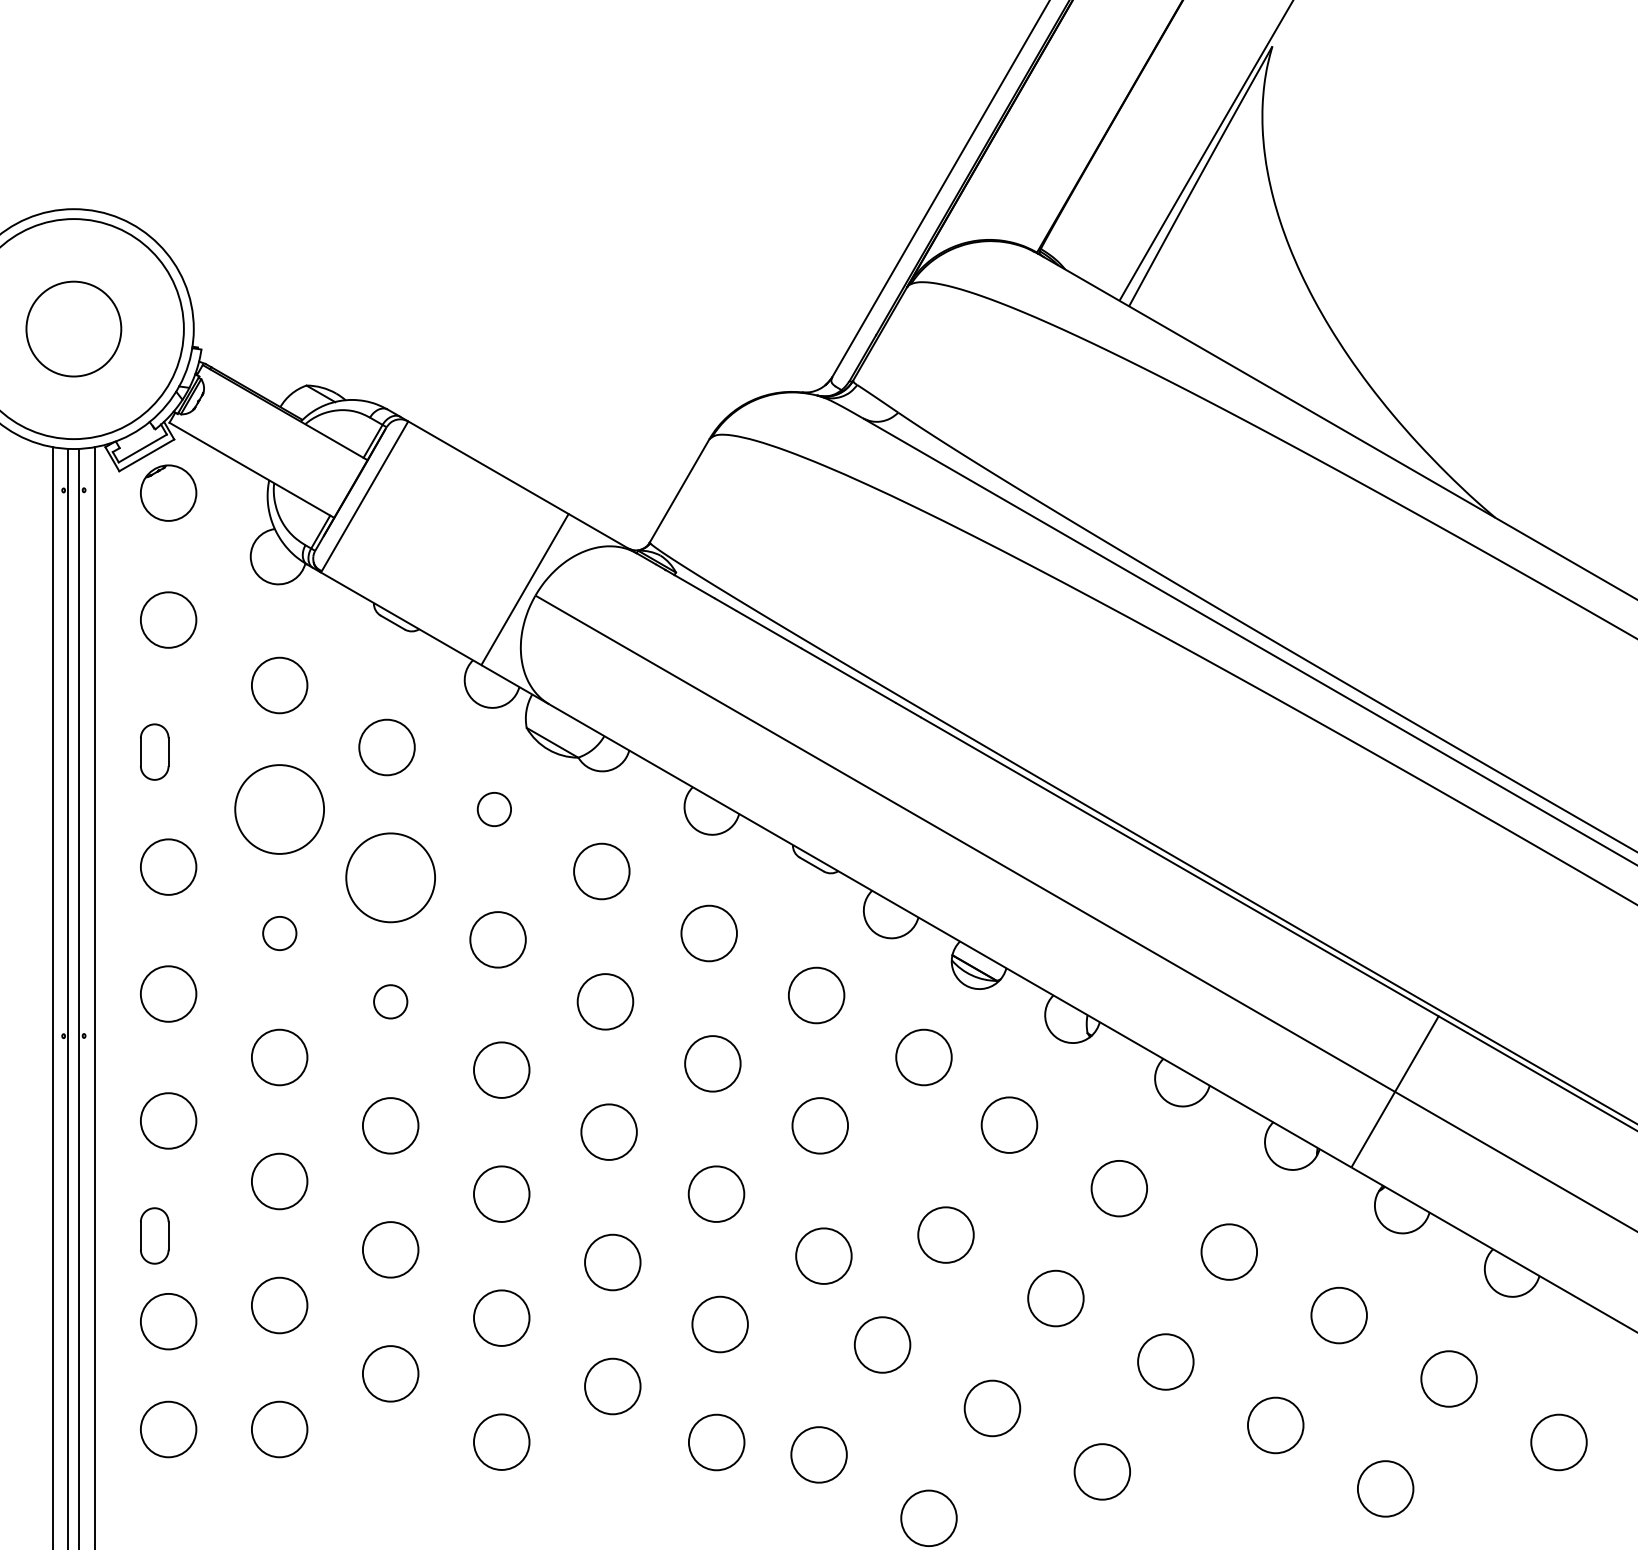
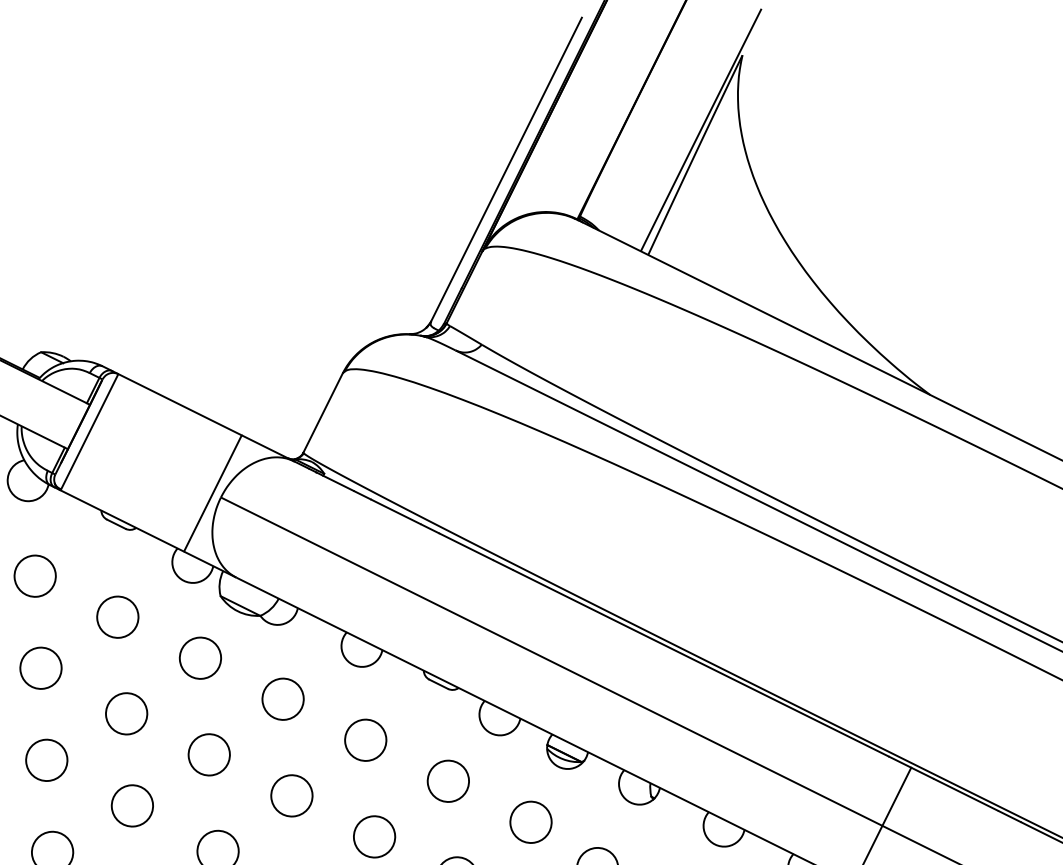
circle: (279, 809) -> (40, 668), size x0.62
circle: (494, 809) -> (200, 658), size x1.67
circle: (390, 877) -> (126, 713), size x0.62
circle: (279, 933) -> (46, 760), size x1.67
circle: (390, 1001) -> (132, 805), size x1.67

